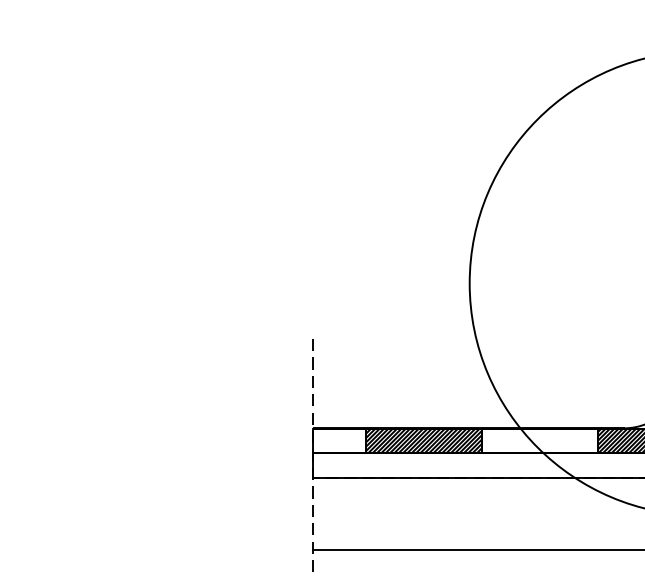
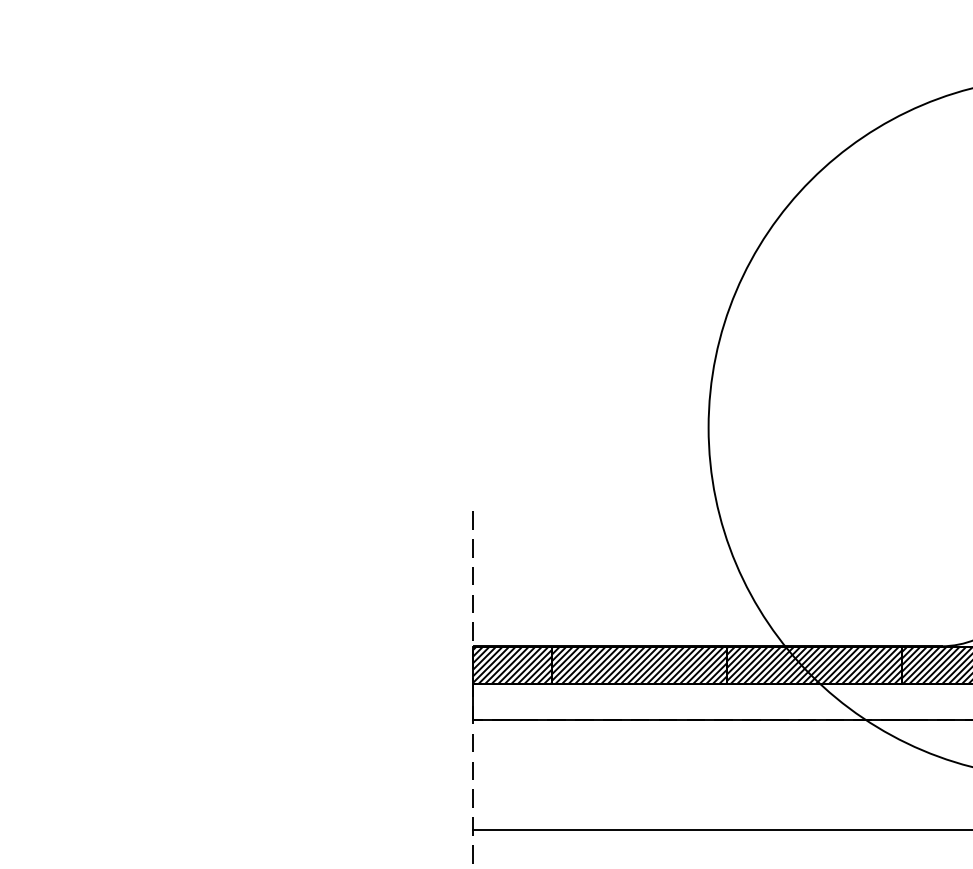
hatch: (339, 441) -> (512, 666), added
hatch: (539, 441) -> (813, 666), added

